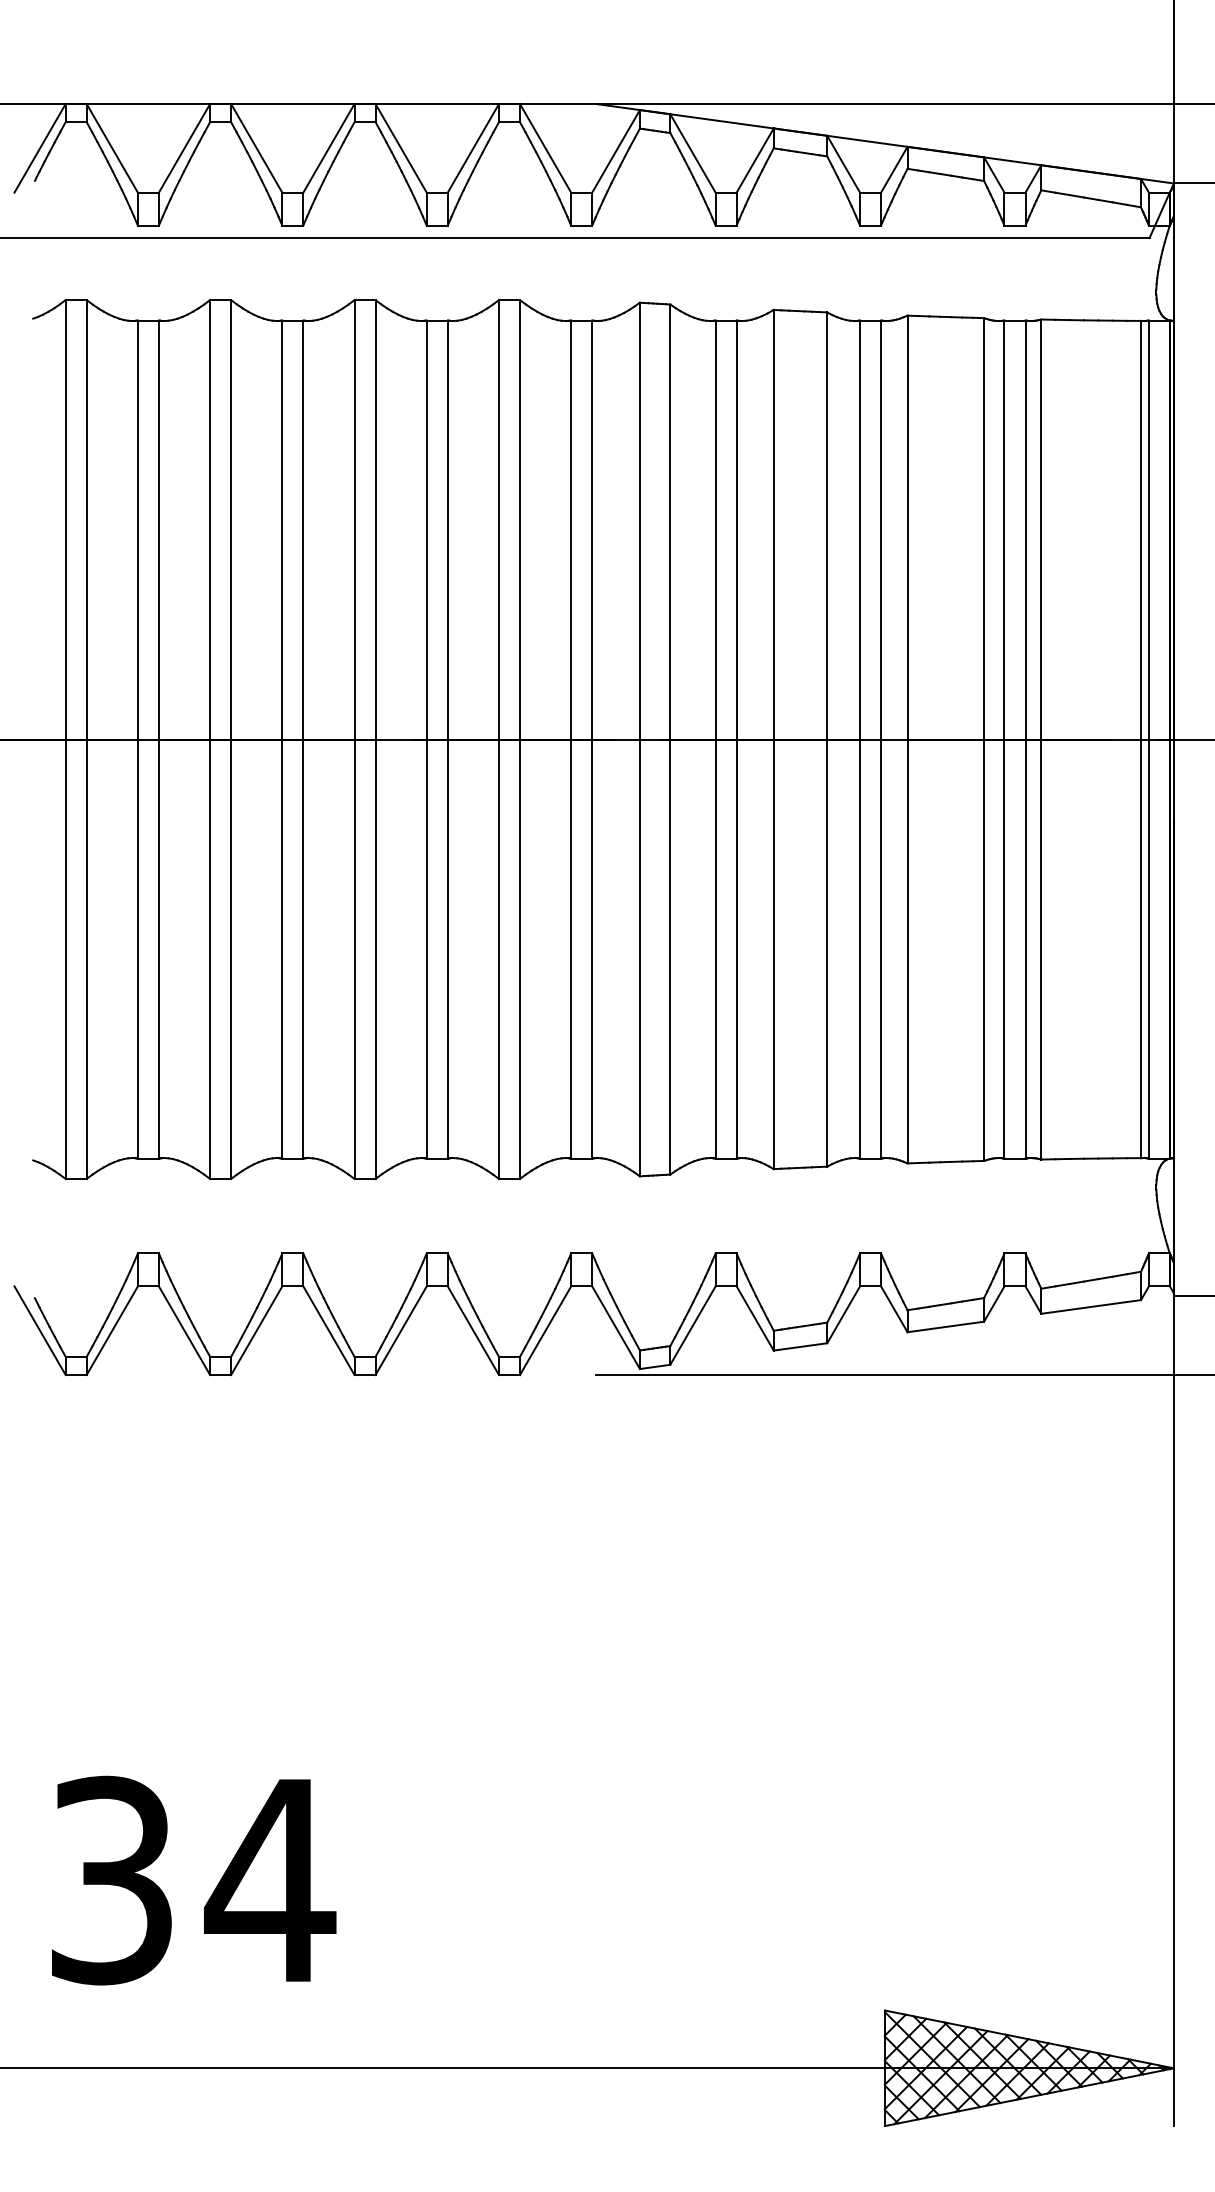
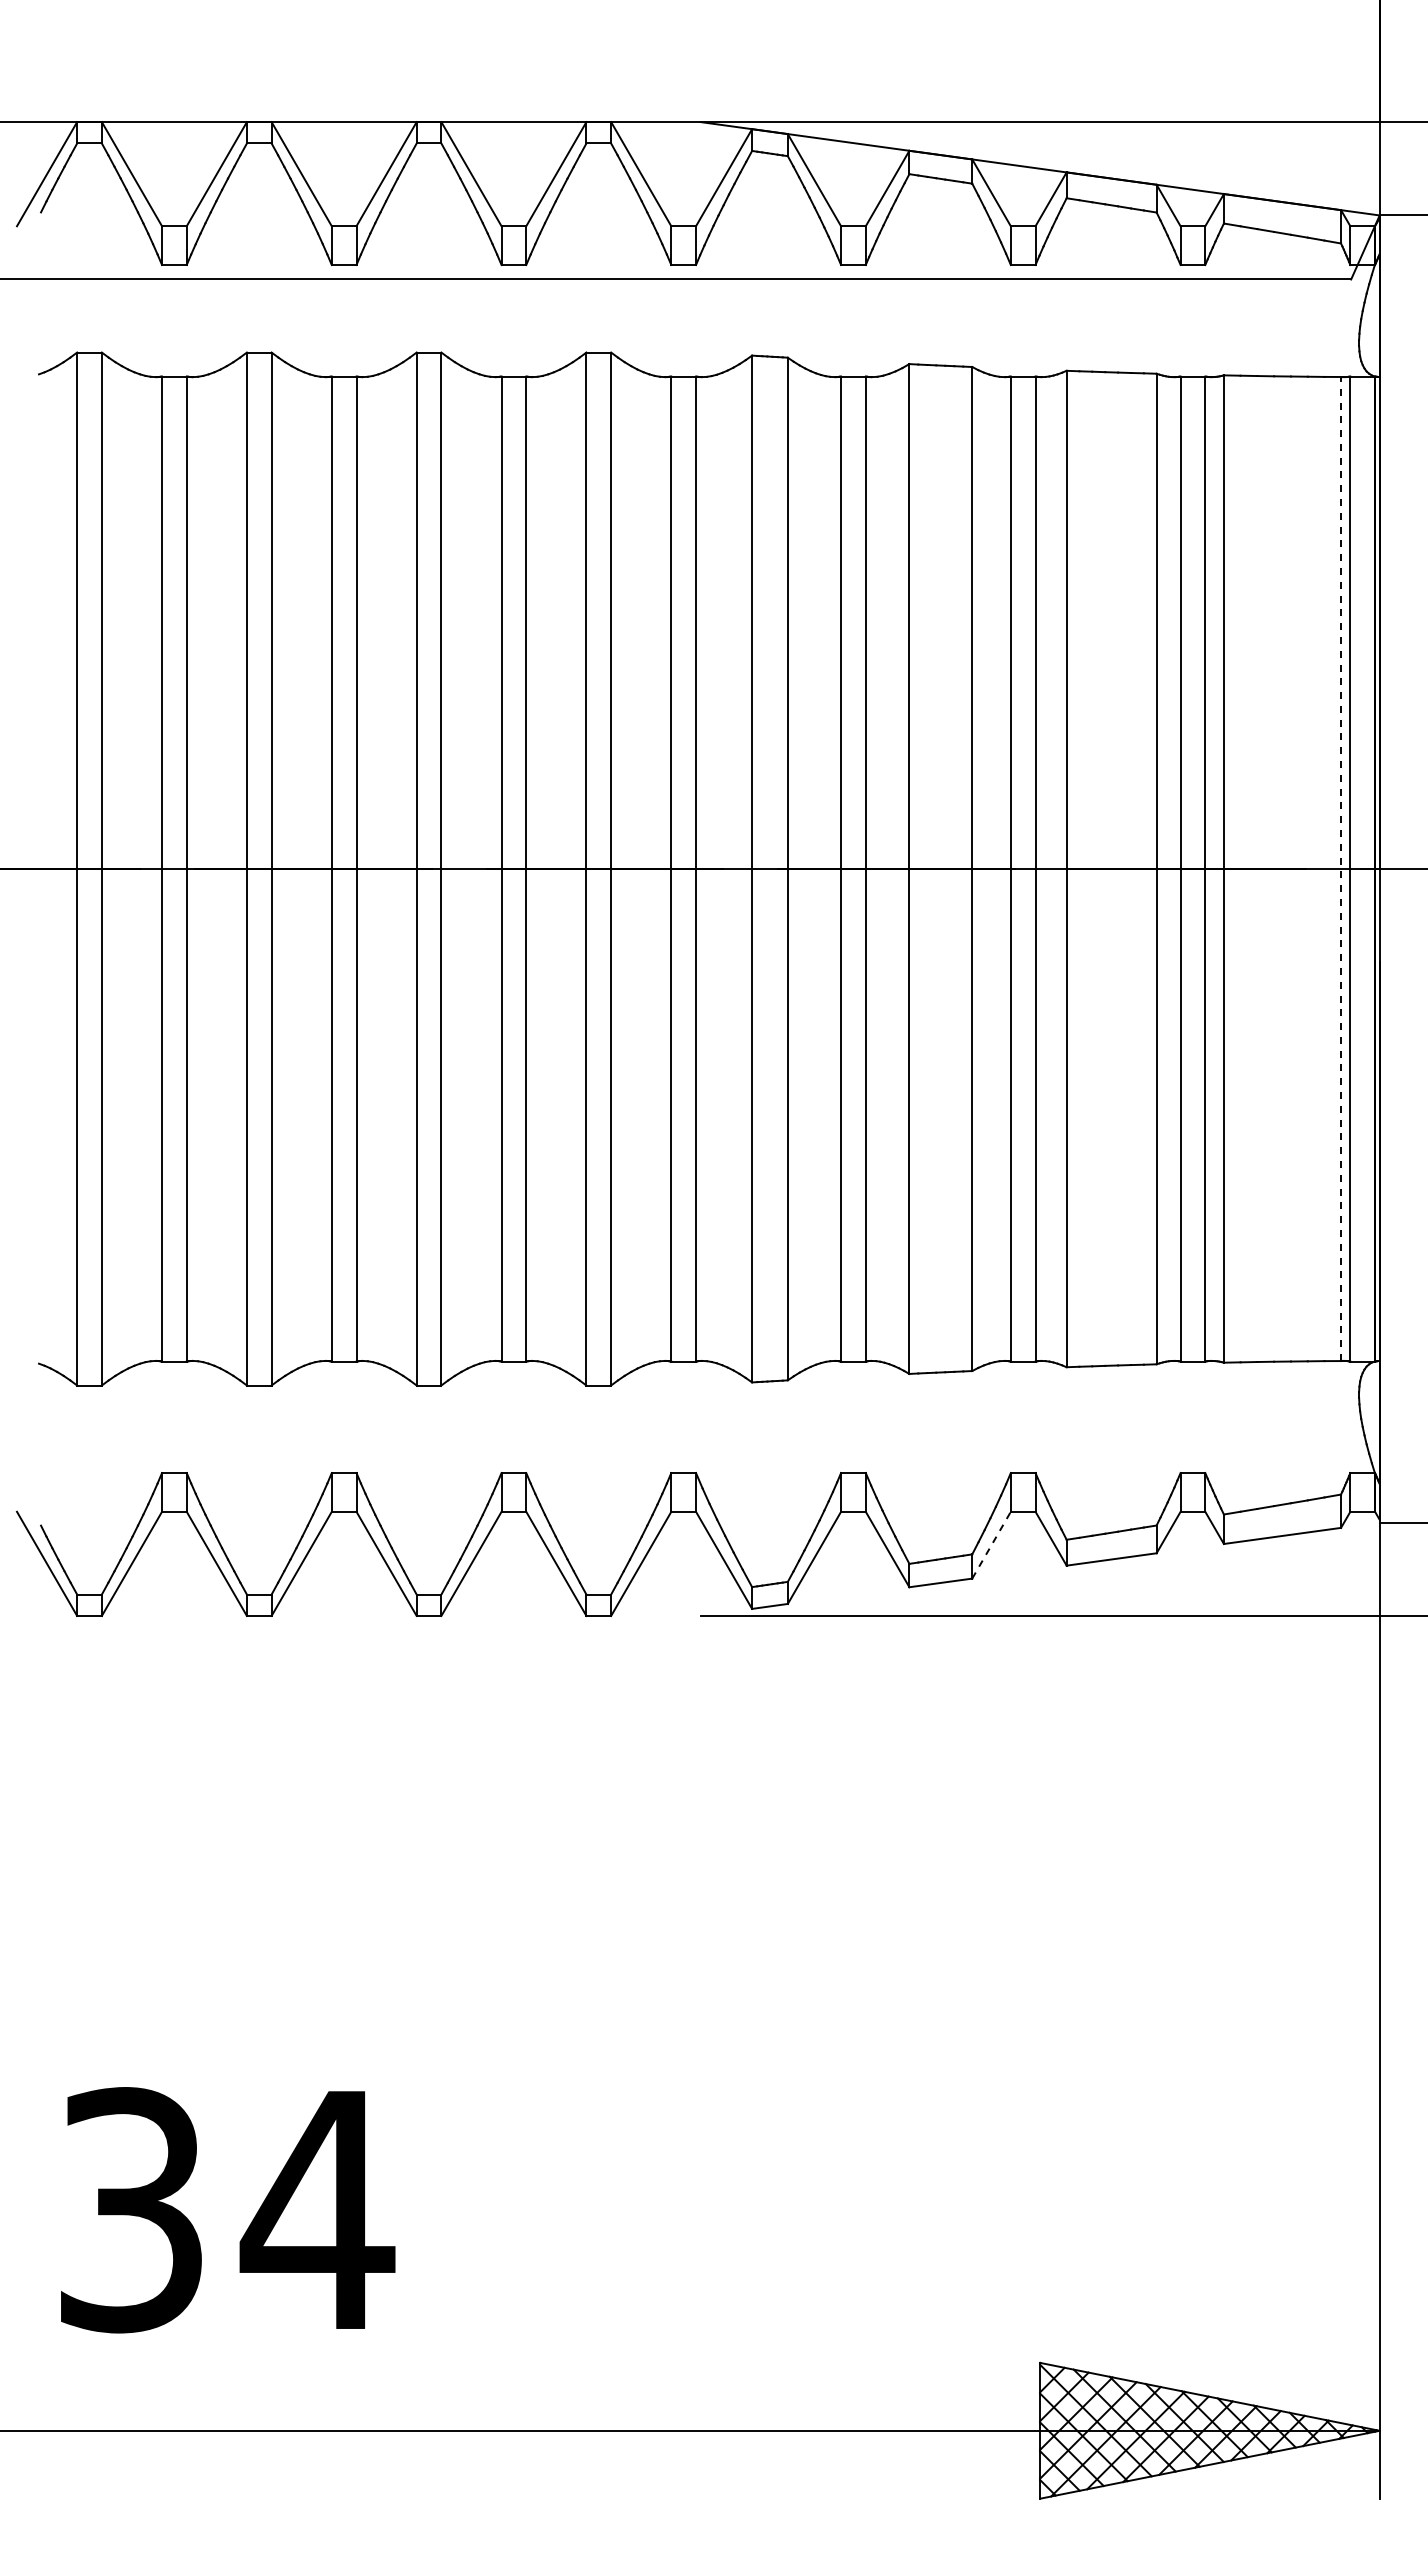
line: (1141, 739) -> (1341, 868), solid -> dashed
line: (843, 1315) -> (991, 1545), solid -> dashed

